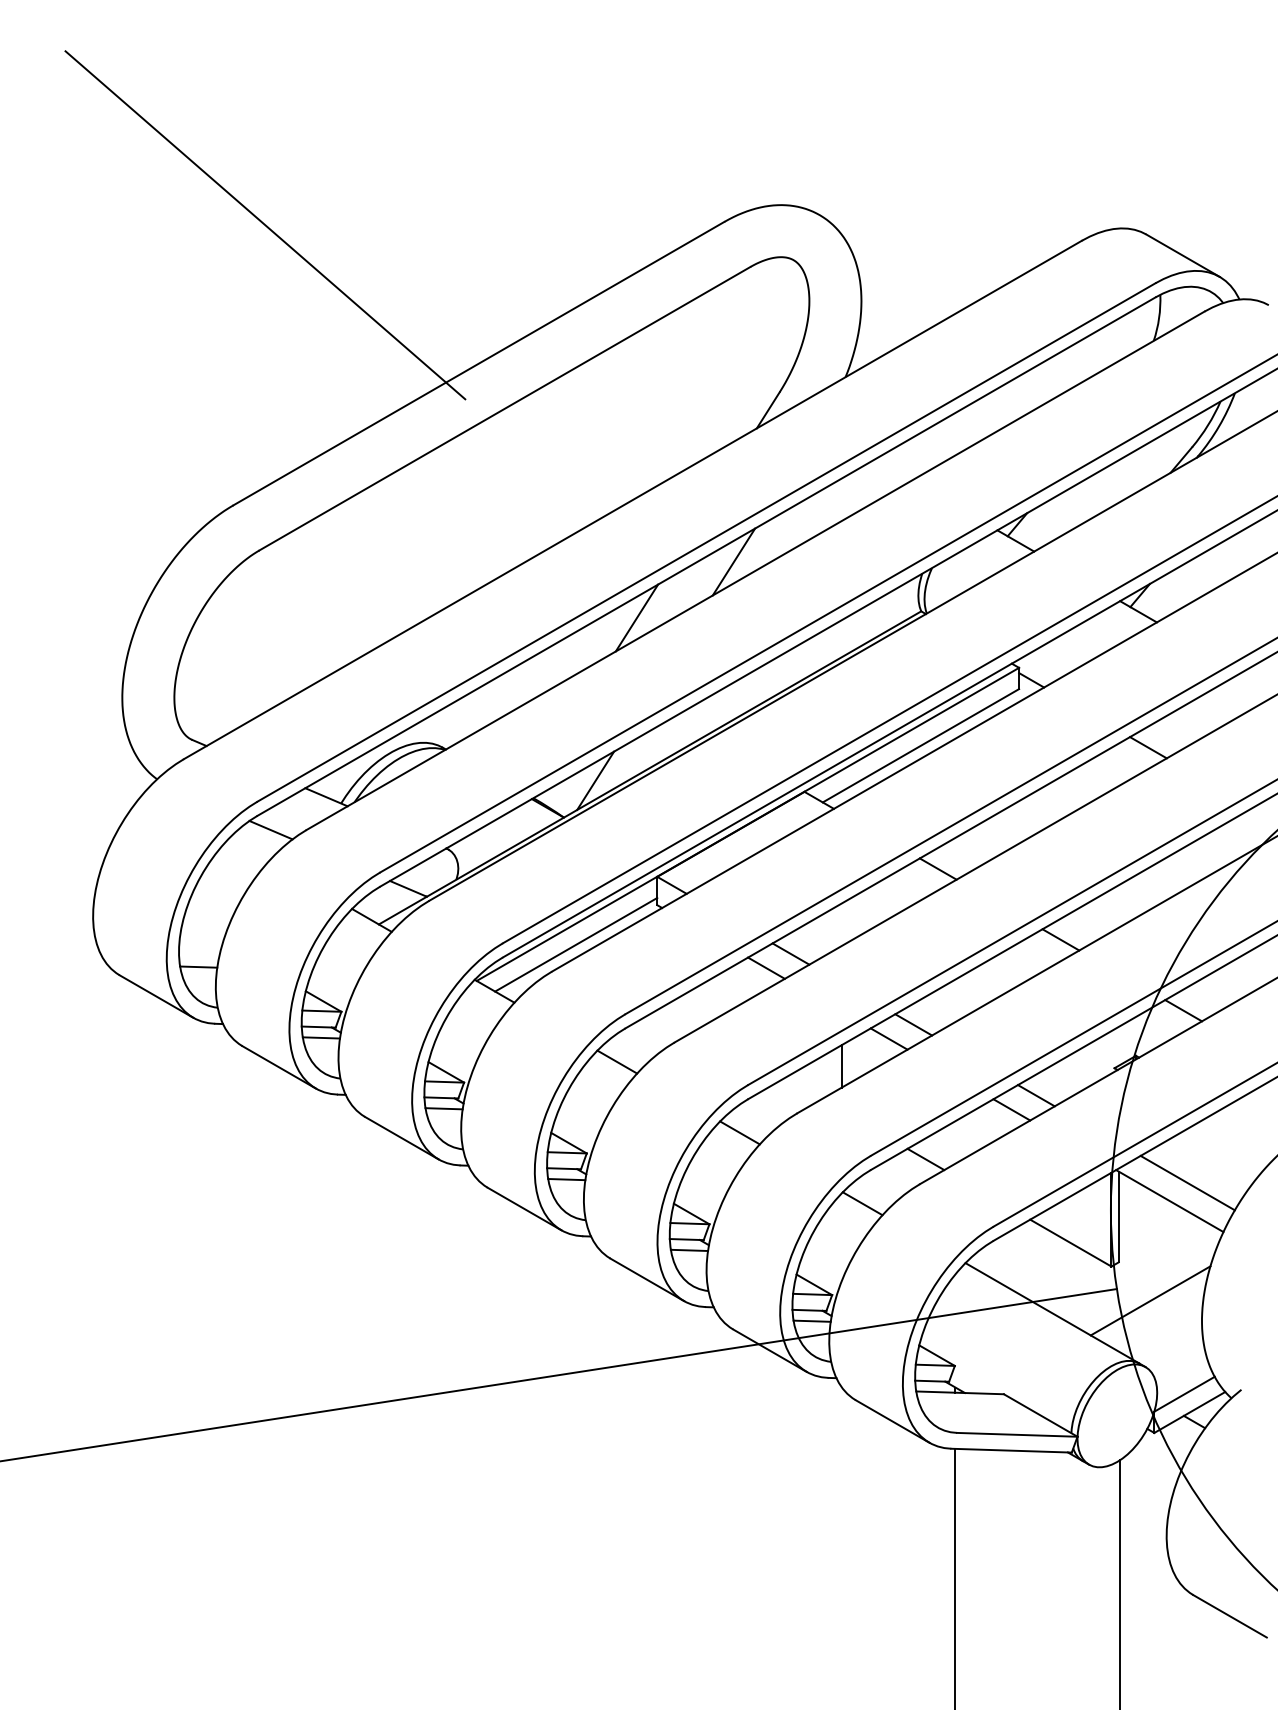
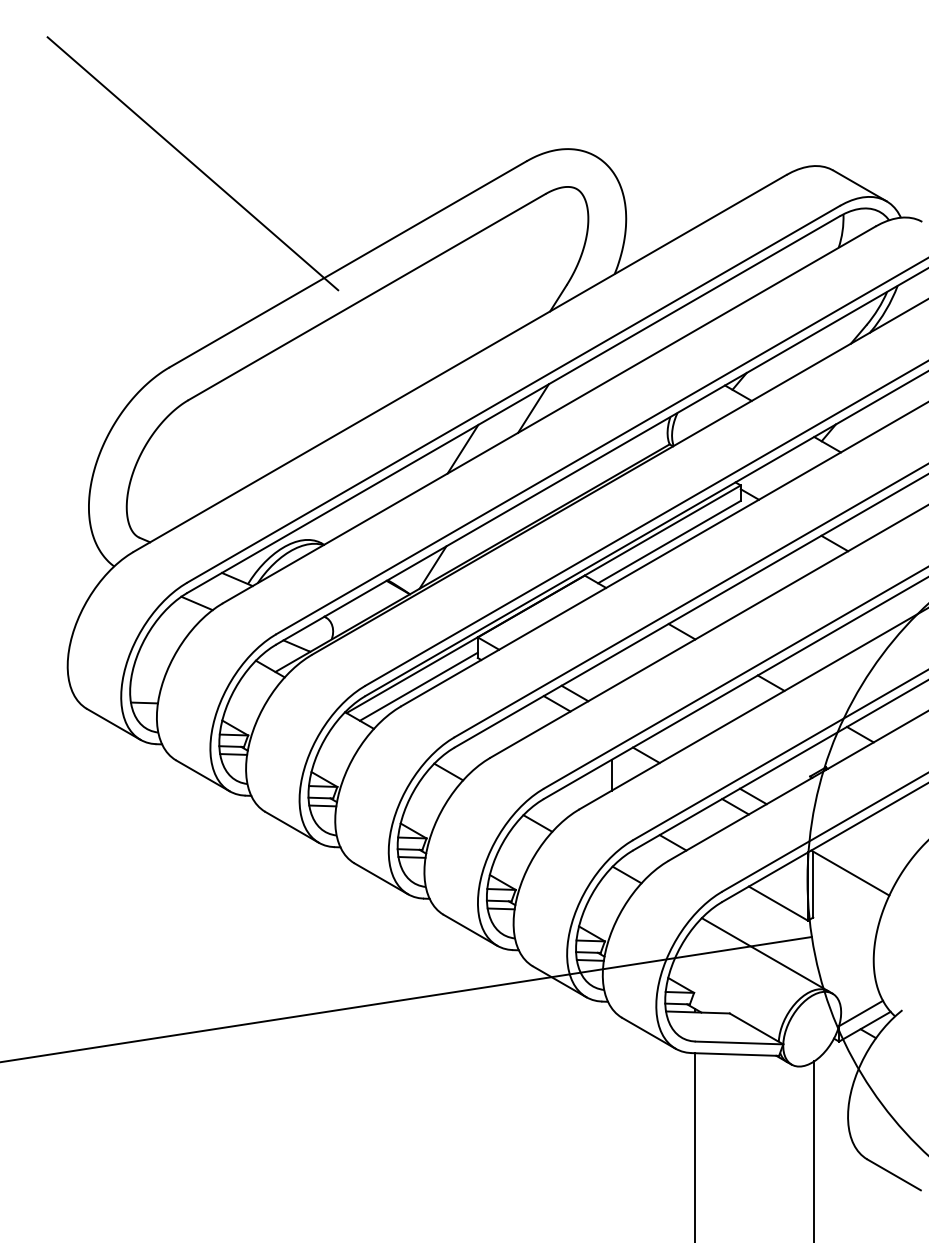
line: (913, 1024) -> (664, 744), removed
line: (1187, 1182) -> (863, 859), removed
line: (1150, 1300) -> (836, 945), removed

